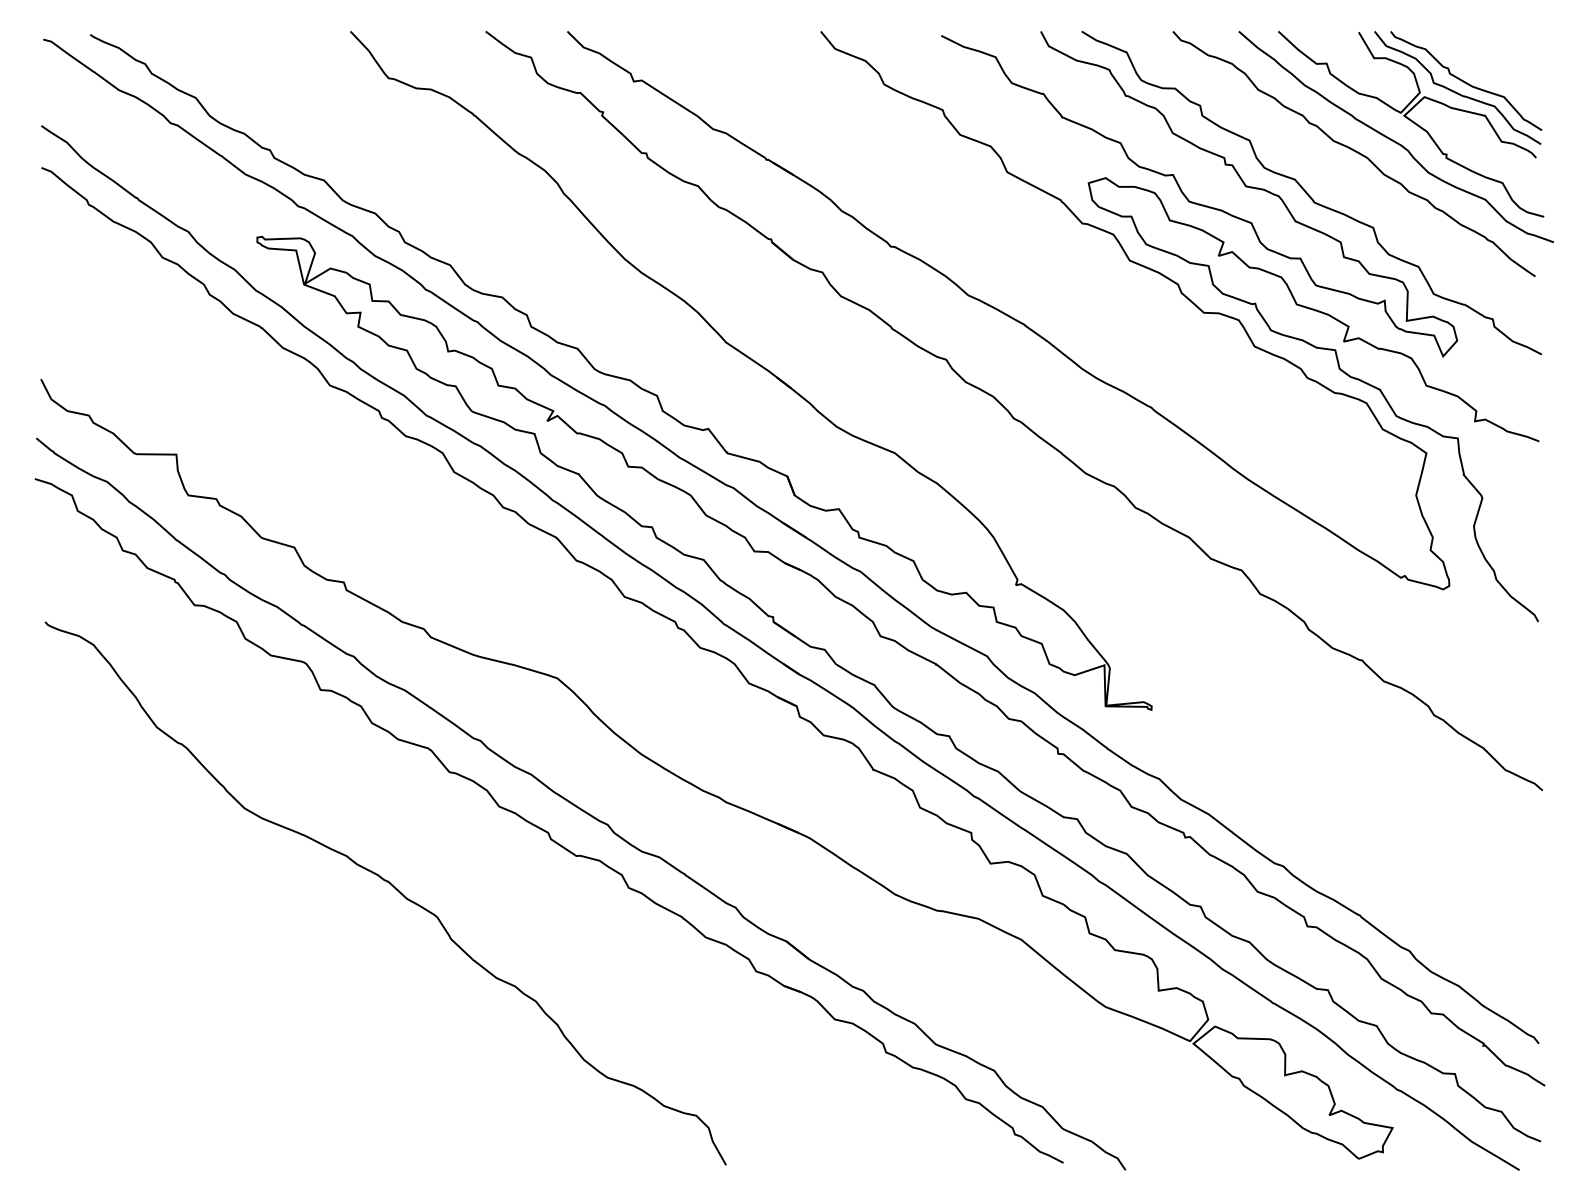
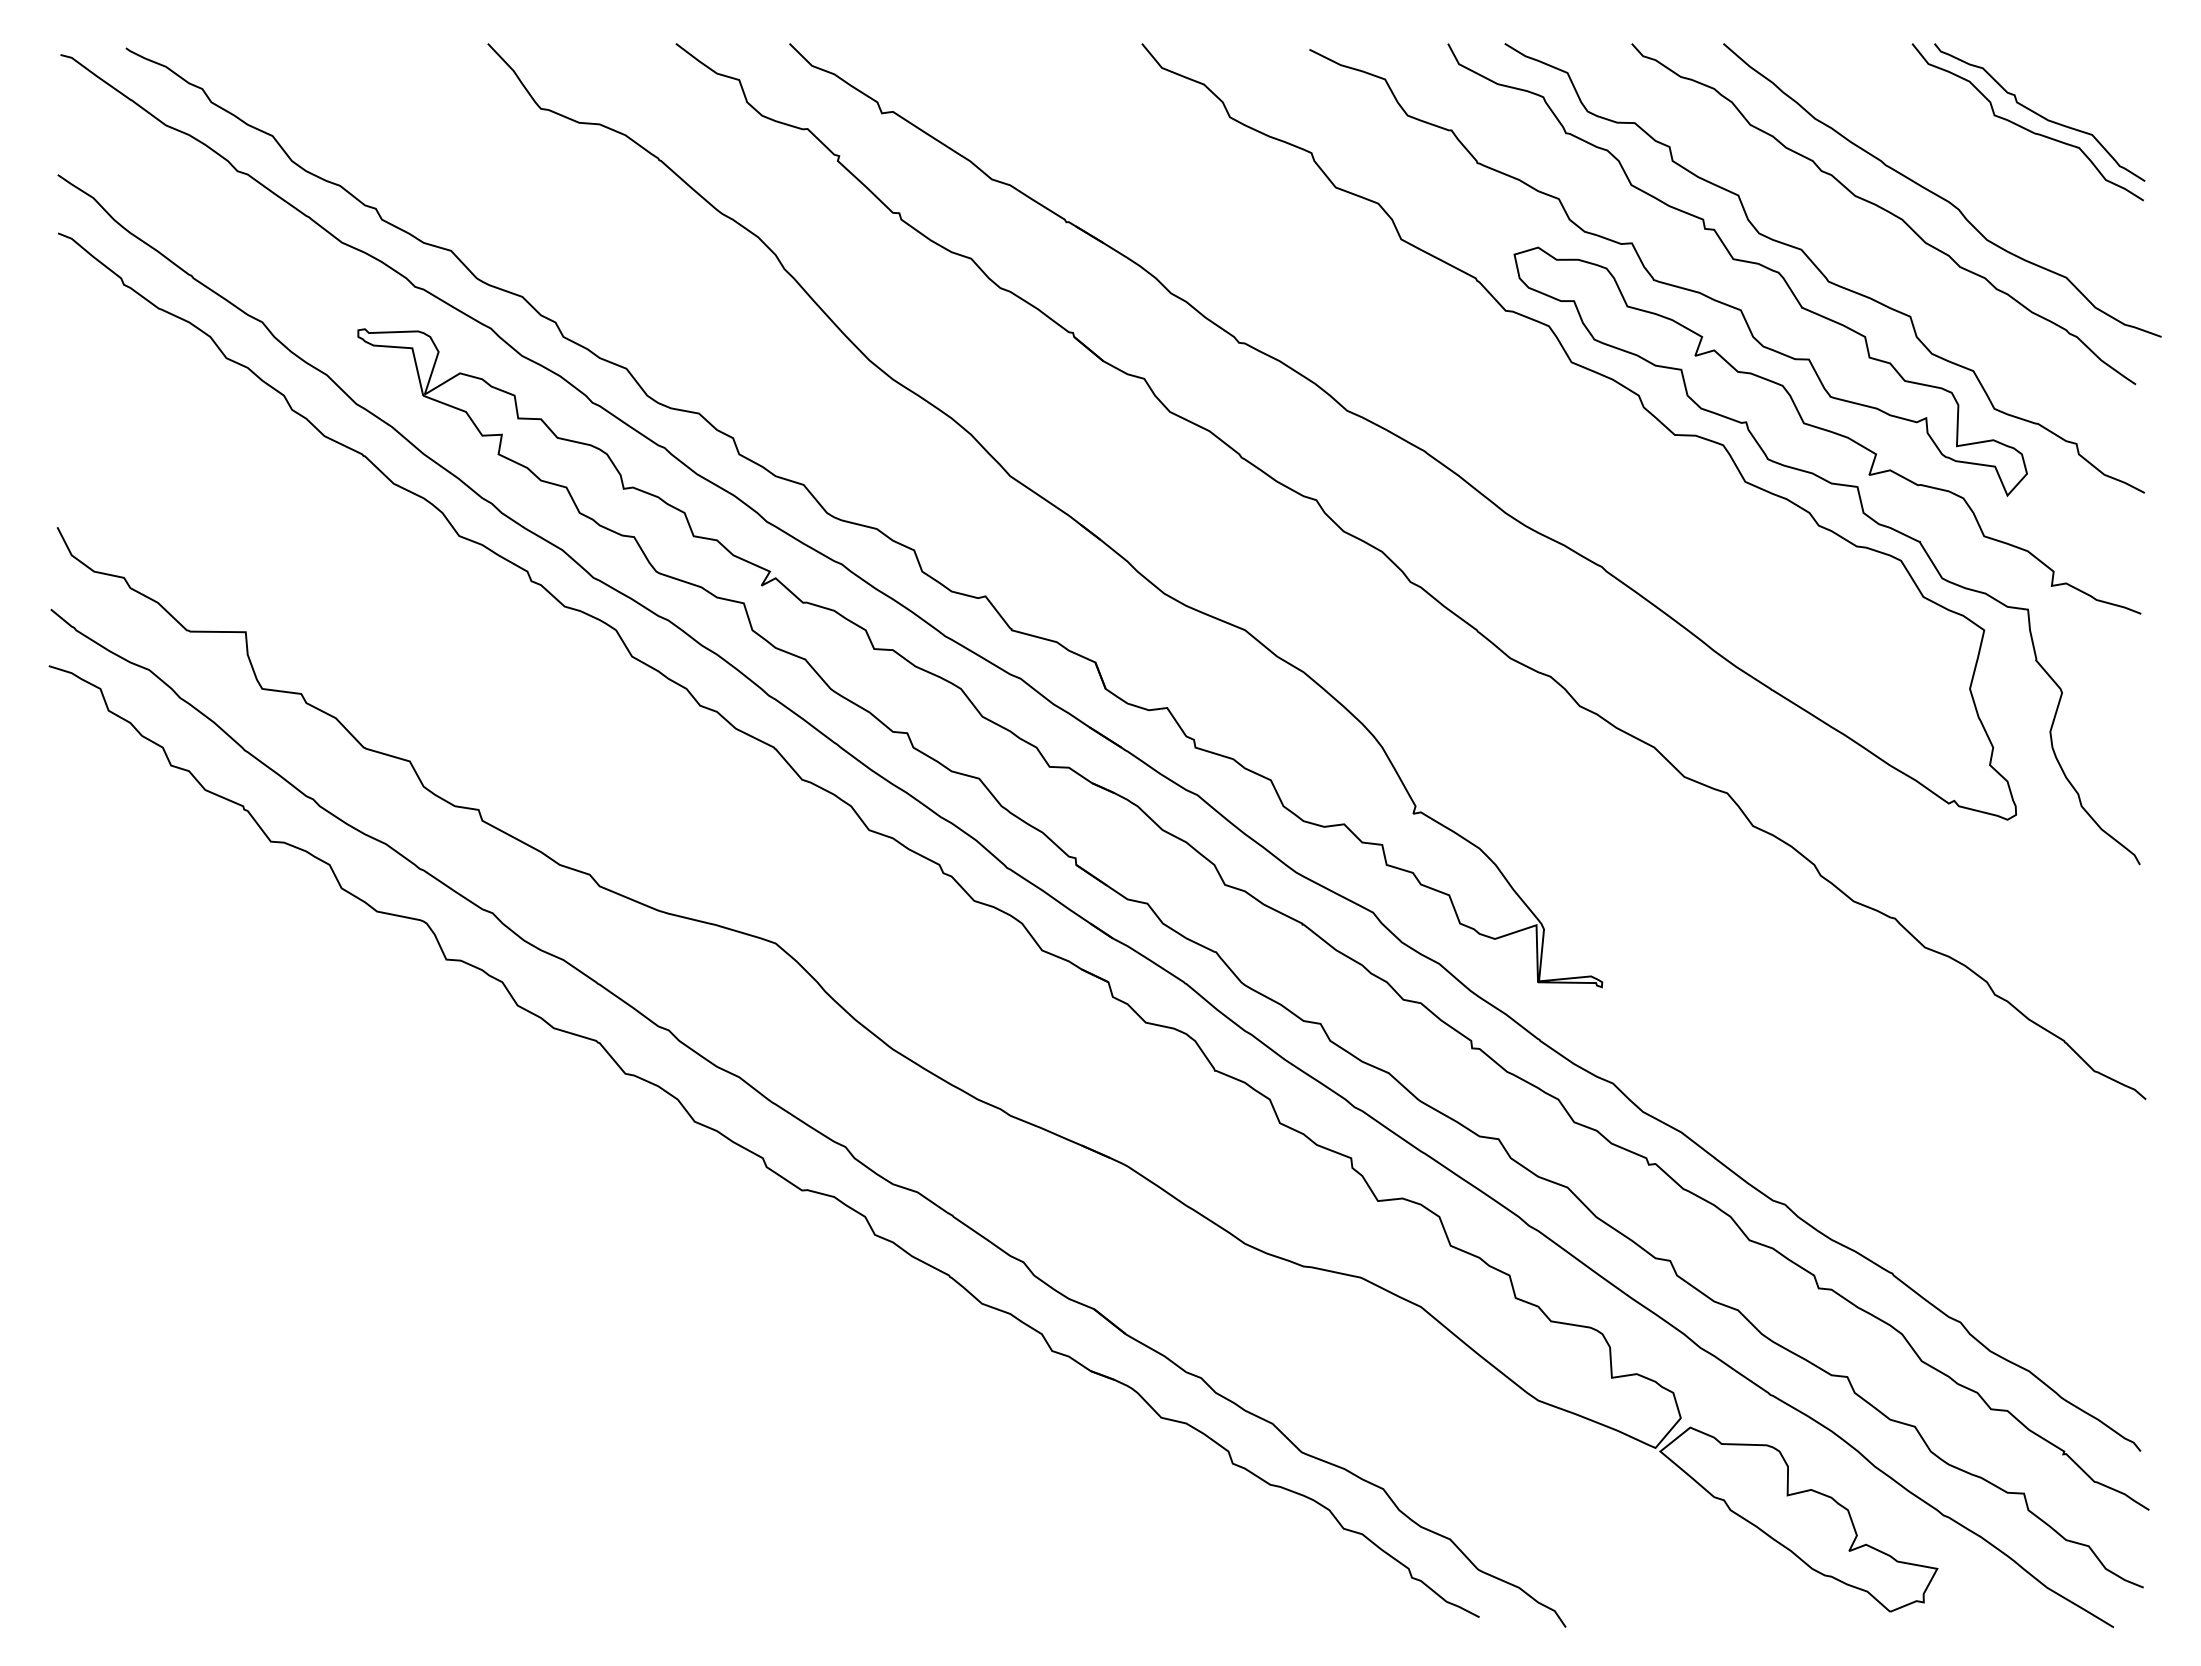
part: (1411, 124) -> (1963, 172), removed
curve: (391, 886) -> (545, 1232), removed

